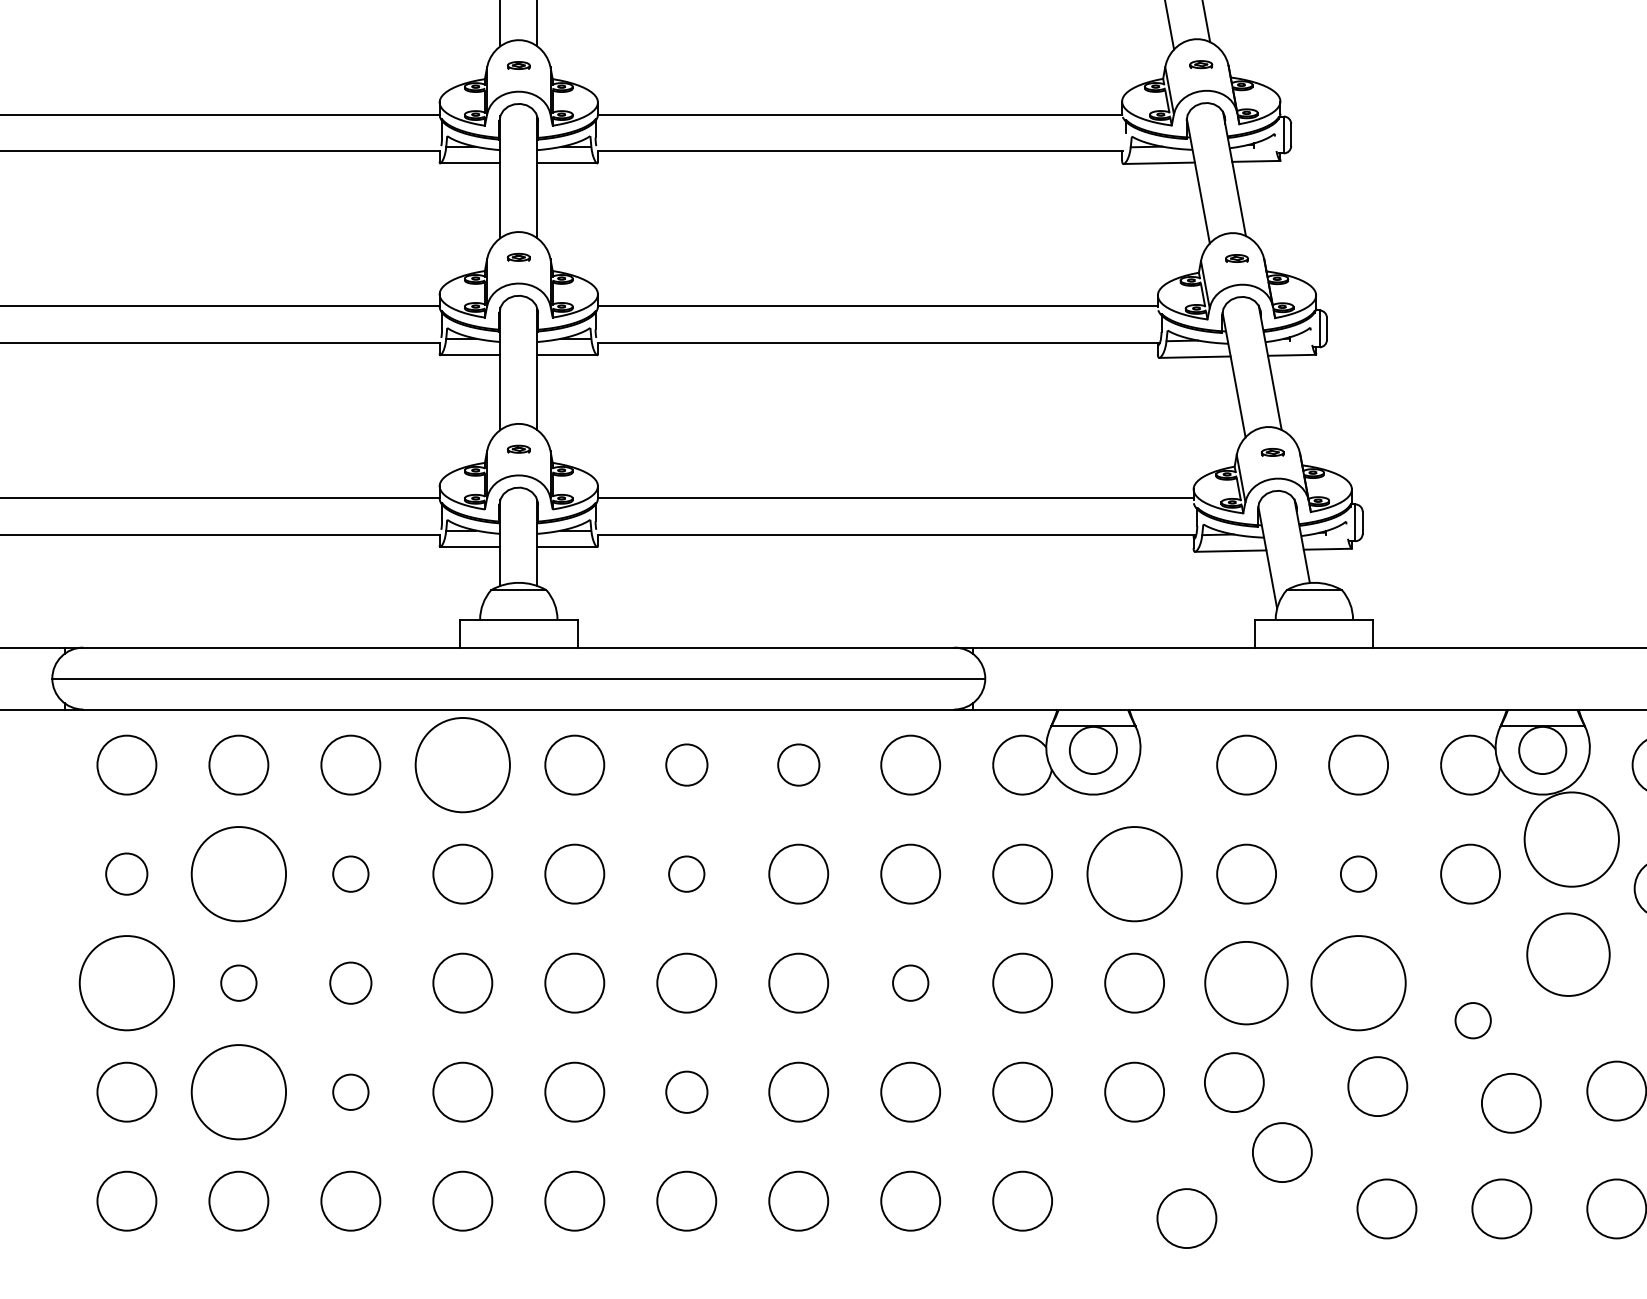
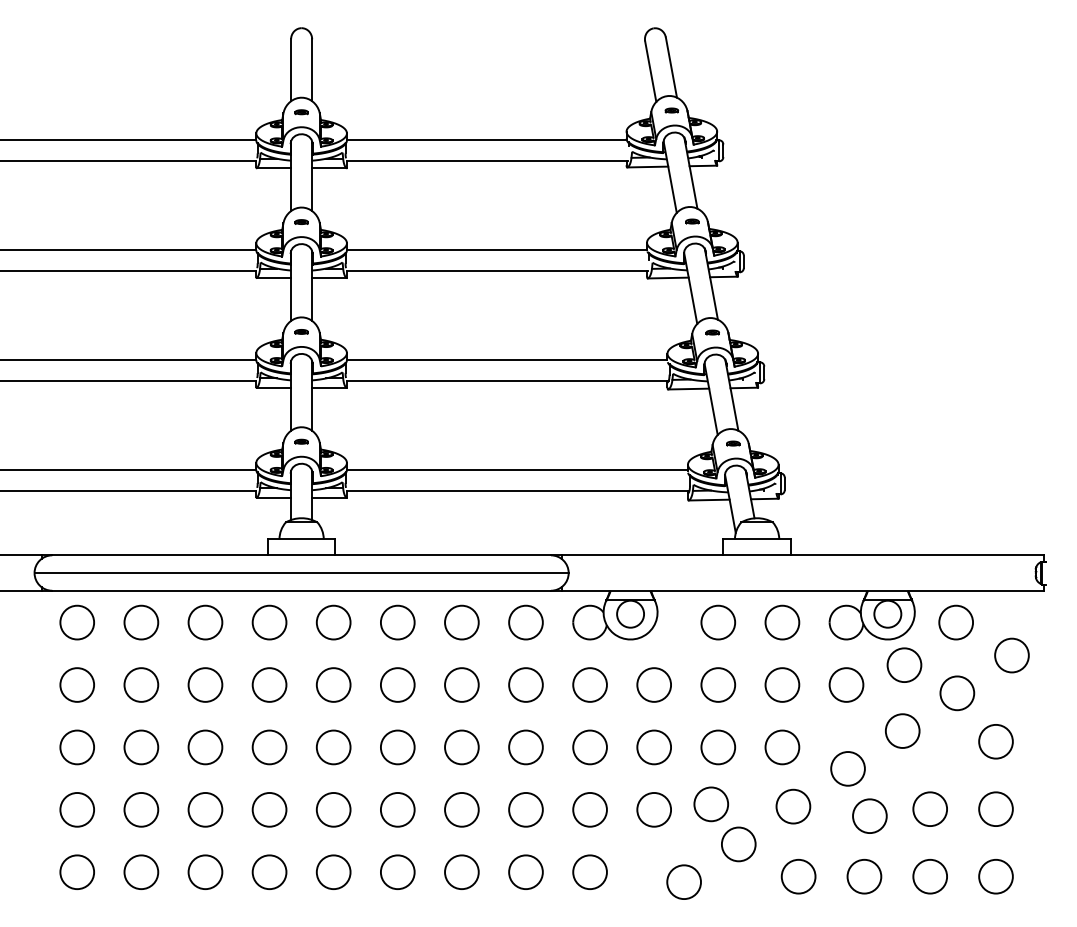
circle: (462, 764) -> (269, 622), size x0.62
circle: (686, 764) -> (397, 622), size x1.43
circle: (798, 764) -> (461, 622), size x1.43
circle: (1571, 840) -> (904, 665), size x0.62
circle: (125, 873) -> (76, 684), size x1.43
circle: (239, 873) -> (141, 684), size x0.62
circle: (350, 873) -> (205, 684), size x1.67
circle: (686, 873) -> (397, 684), size x1.67
circle: (1135, 873) -> (654, 684), size x0.62
circle: (1358, 873) -> (782, 684), size x1.67
circle: (1568, 953) -> (902, 730), size x0.71
circle: (127, 983) -> (77, 747), size x0.62
circle: (239, 983) -> (141, 747), size x1.67
circle: (350, 983) -> (205, 747), size x1.43
circle: (909, 983) -> (525, 747), size x1.67
circle: (1246, 983) -> (718, 747), size x0.71
circle: (1358, 983) -> (782, 747), size x0.62
circle: (1472, 1019) -> (847, 768), size x1.67
circle: (239, 1091) -> (141, 809), size x0.62
circle: (350, 1091) -> (205, 809), size x1.67
circle: (686, 1091) -> (397, 809), size x1.43

